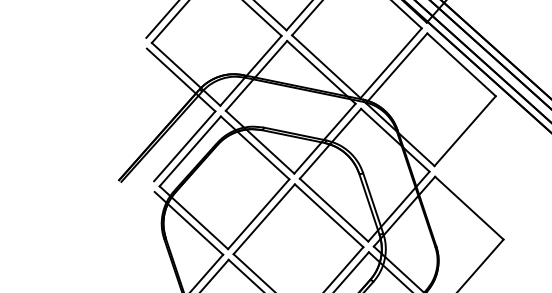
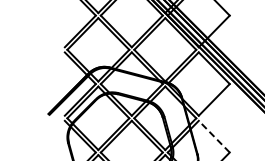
line: (467, 207) -> (213, 136), solid -> dashed

